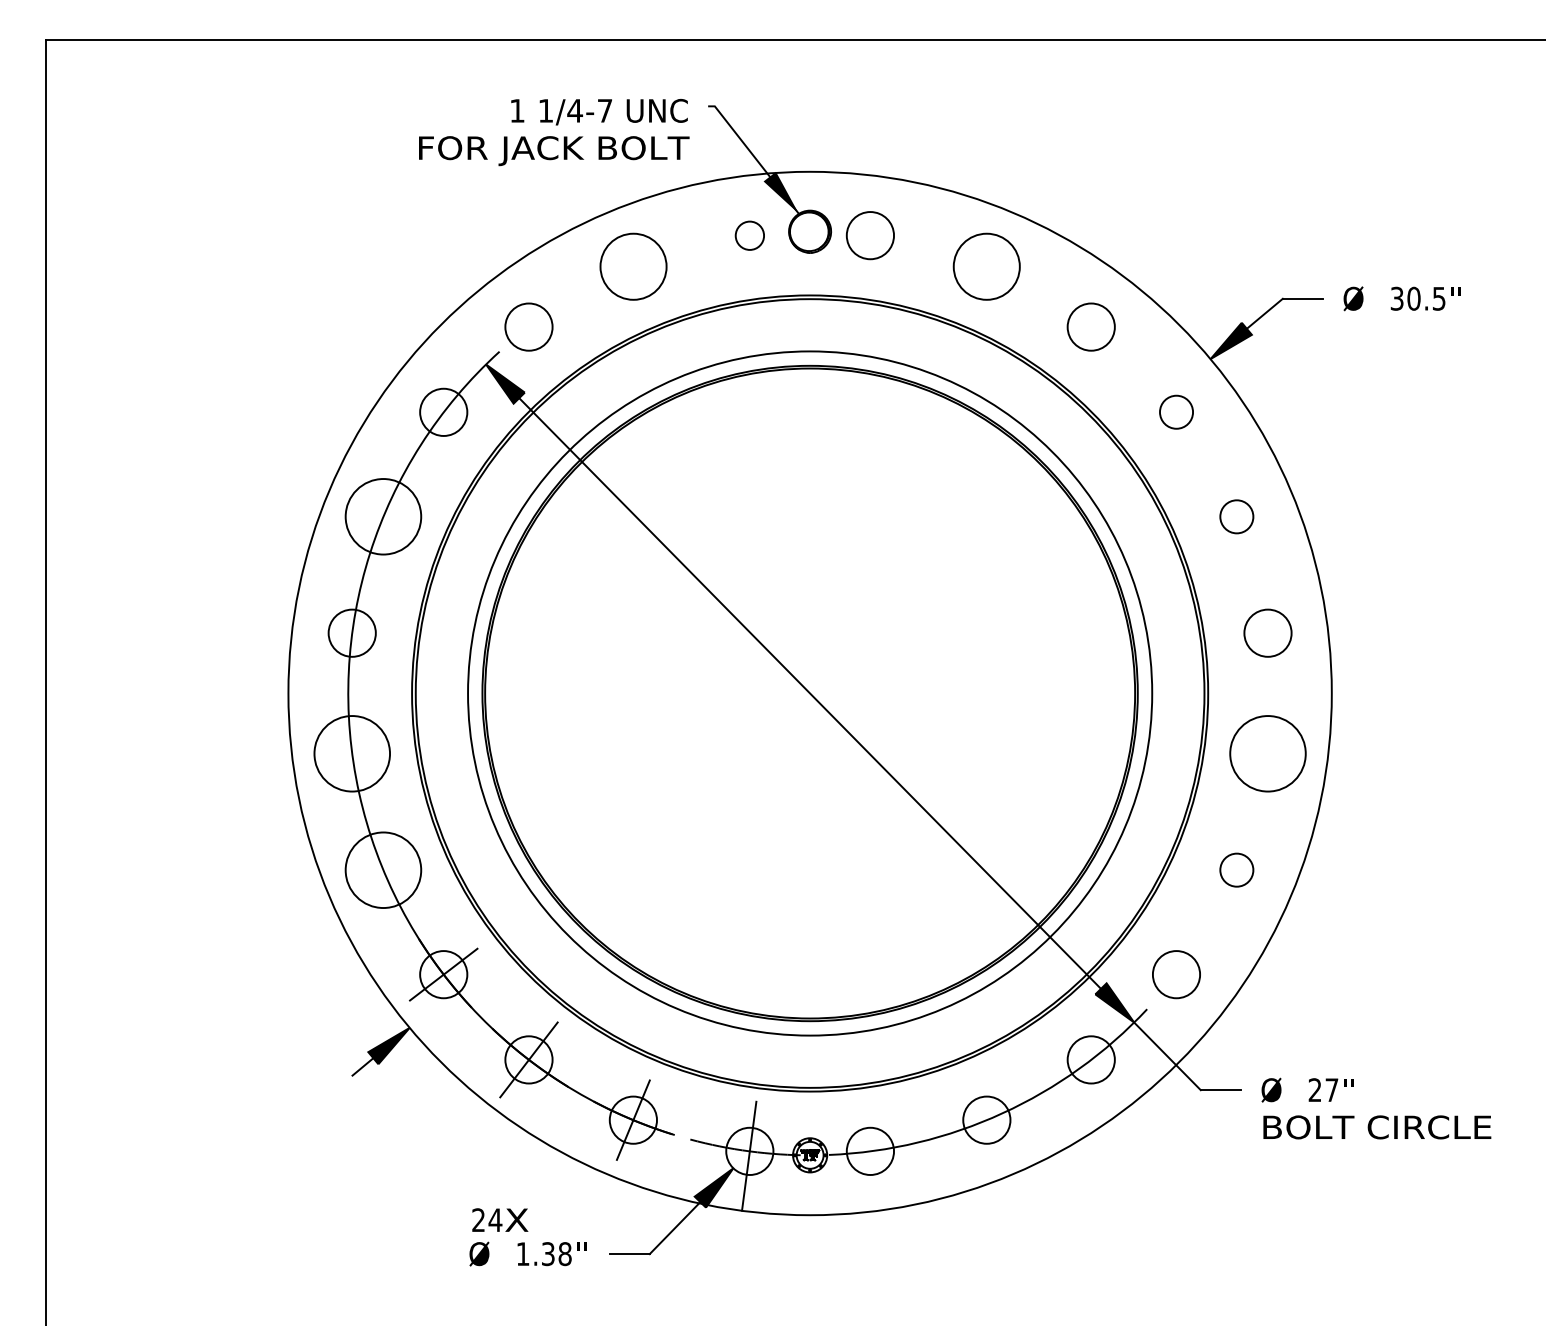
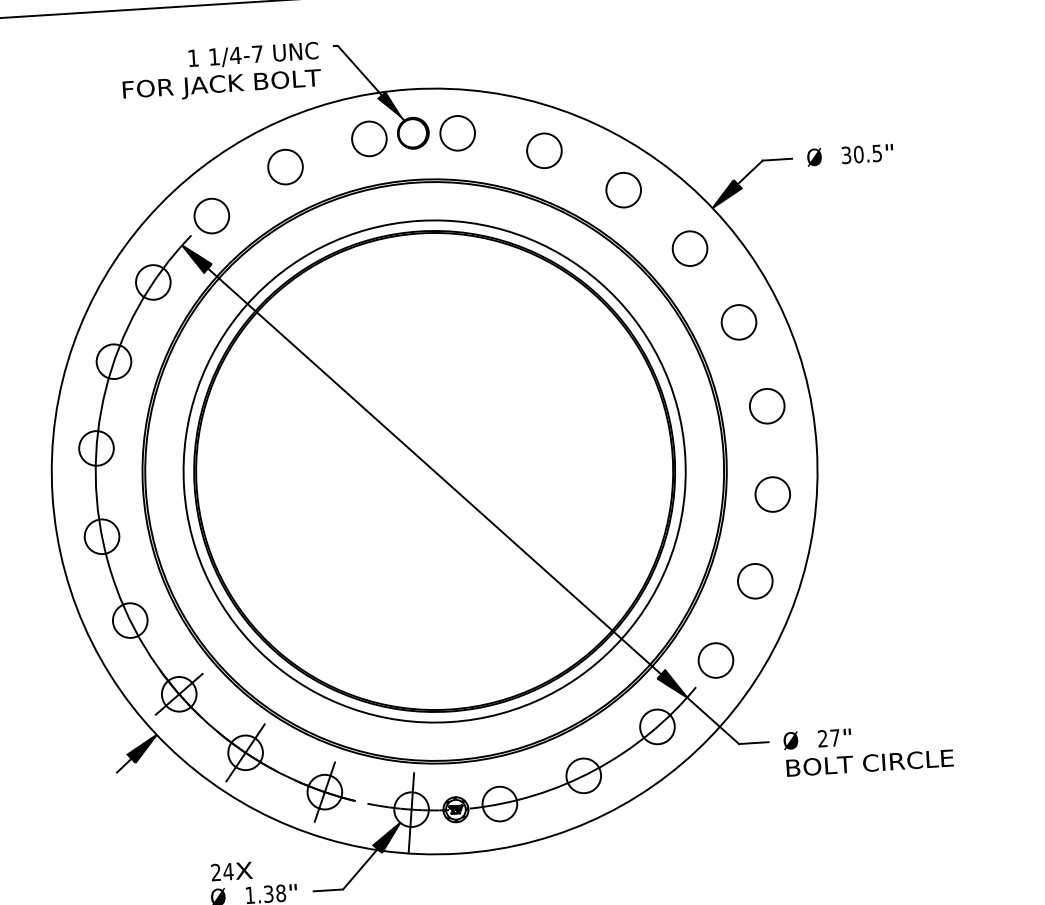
circle: (749, 235) -> (369, 138), size x1.67
circle: (632, 266) -> (284, 166), size x0.71
circle: (986, 266) -> (544, 150), size x0.71
circle: (1176, 411) -> (690, 248), size x1.43
circle: (383, 516) -> (114, 361), size x0.62
circle: (1236, 516) -> (738, 322), size x1.43
circle: (351, 753) -> (101, 536), size x0.62
circle: (1267, 753) -> (772, 494), size x0.62
circle: (383, 869) -> (130, 620), size x0.62
circle: (1236, 869) -> (755, 580), size x1.43

